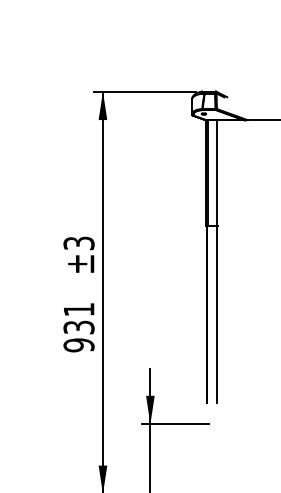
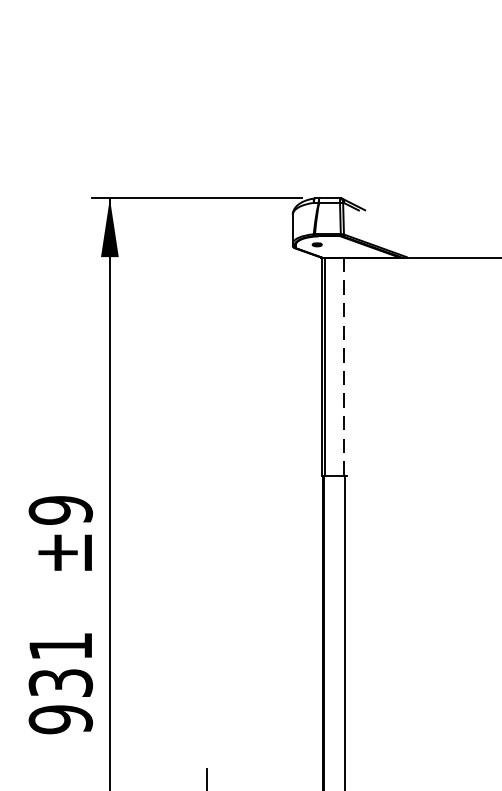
line: (216, 173) -> (343, 366), solid -> dashed
text: (78, 243) -> (59, 510), ±3 -> ±9

